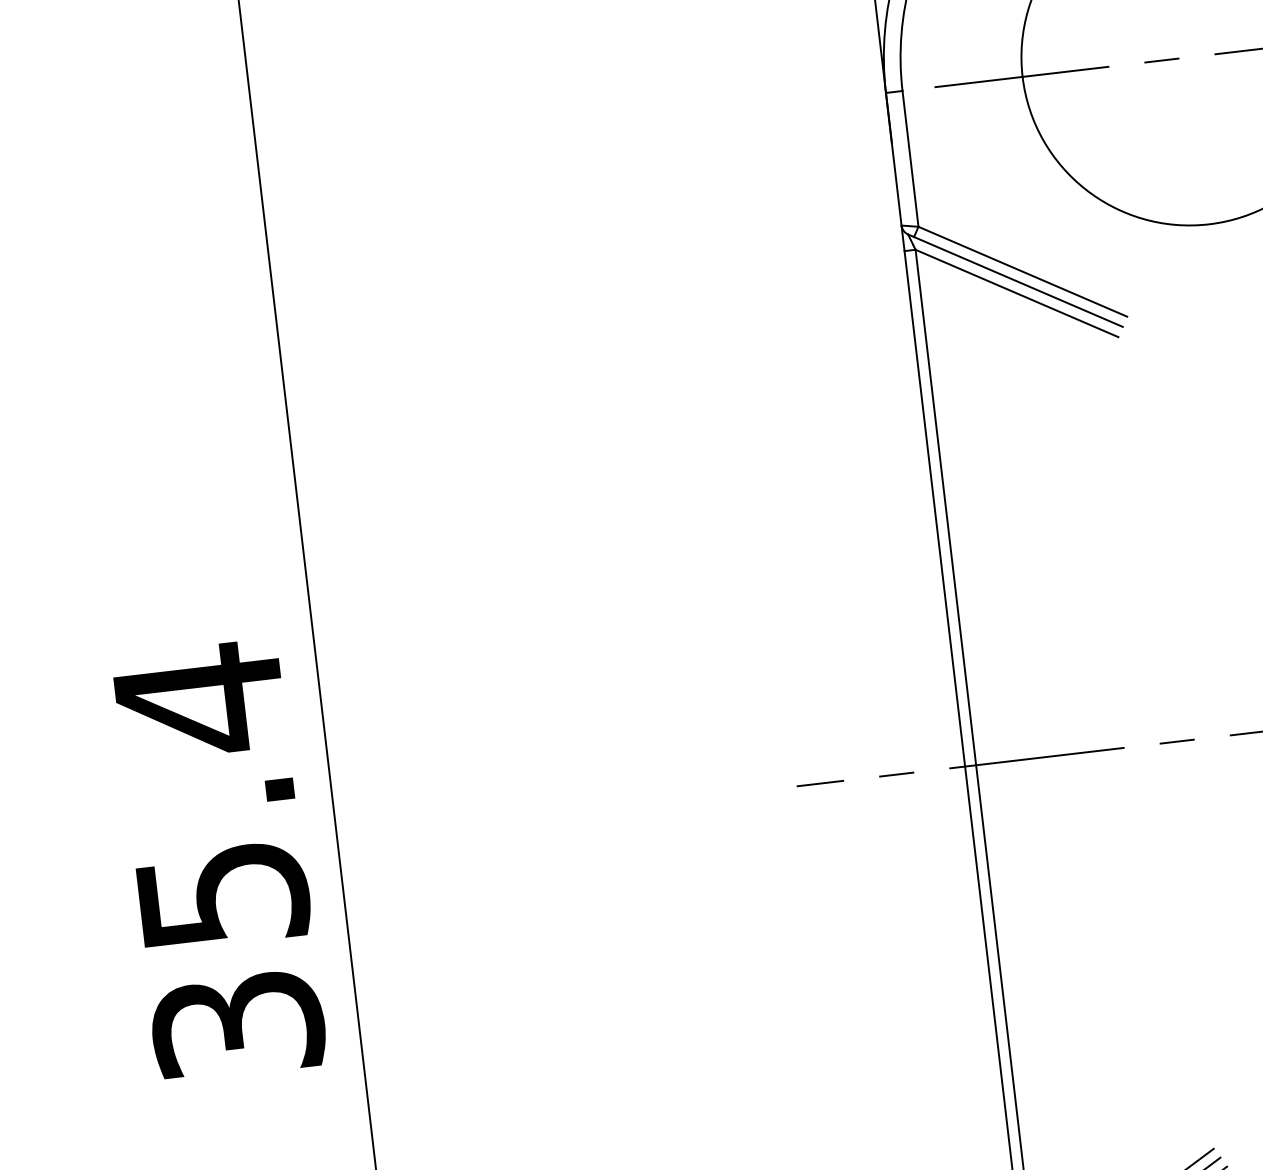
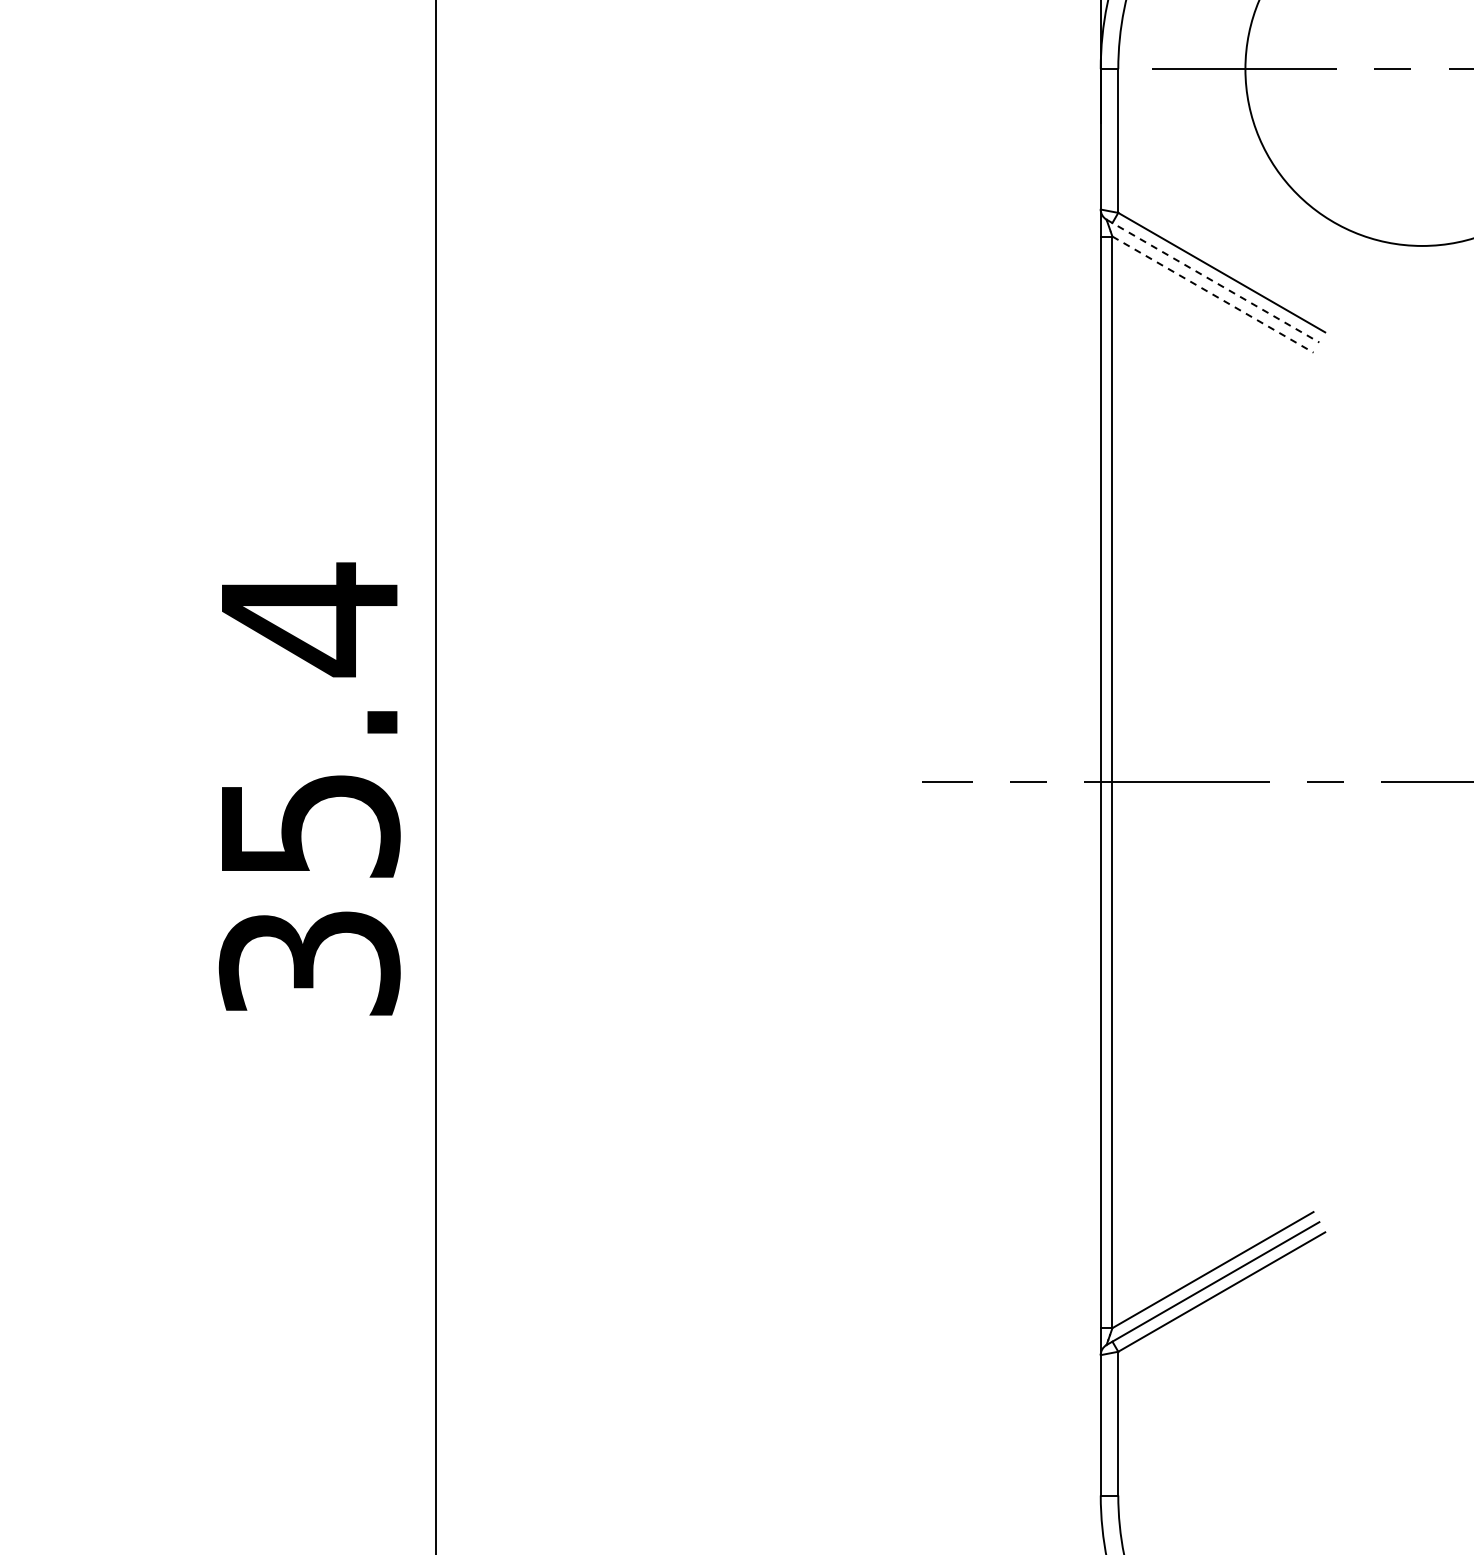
line: (1015, 281) -> (1212, 281), solid -> dashed
line: (1017, 293) -> (1213, 294), solid -> dashed

